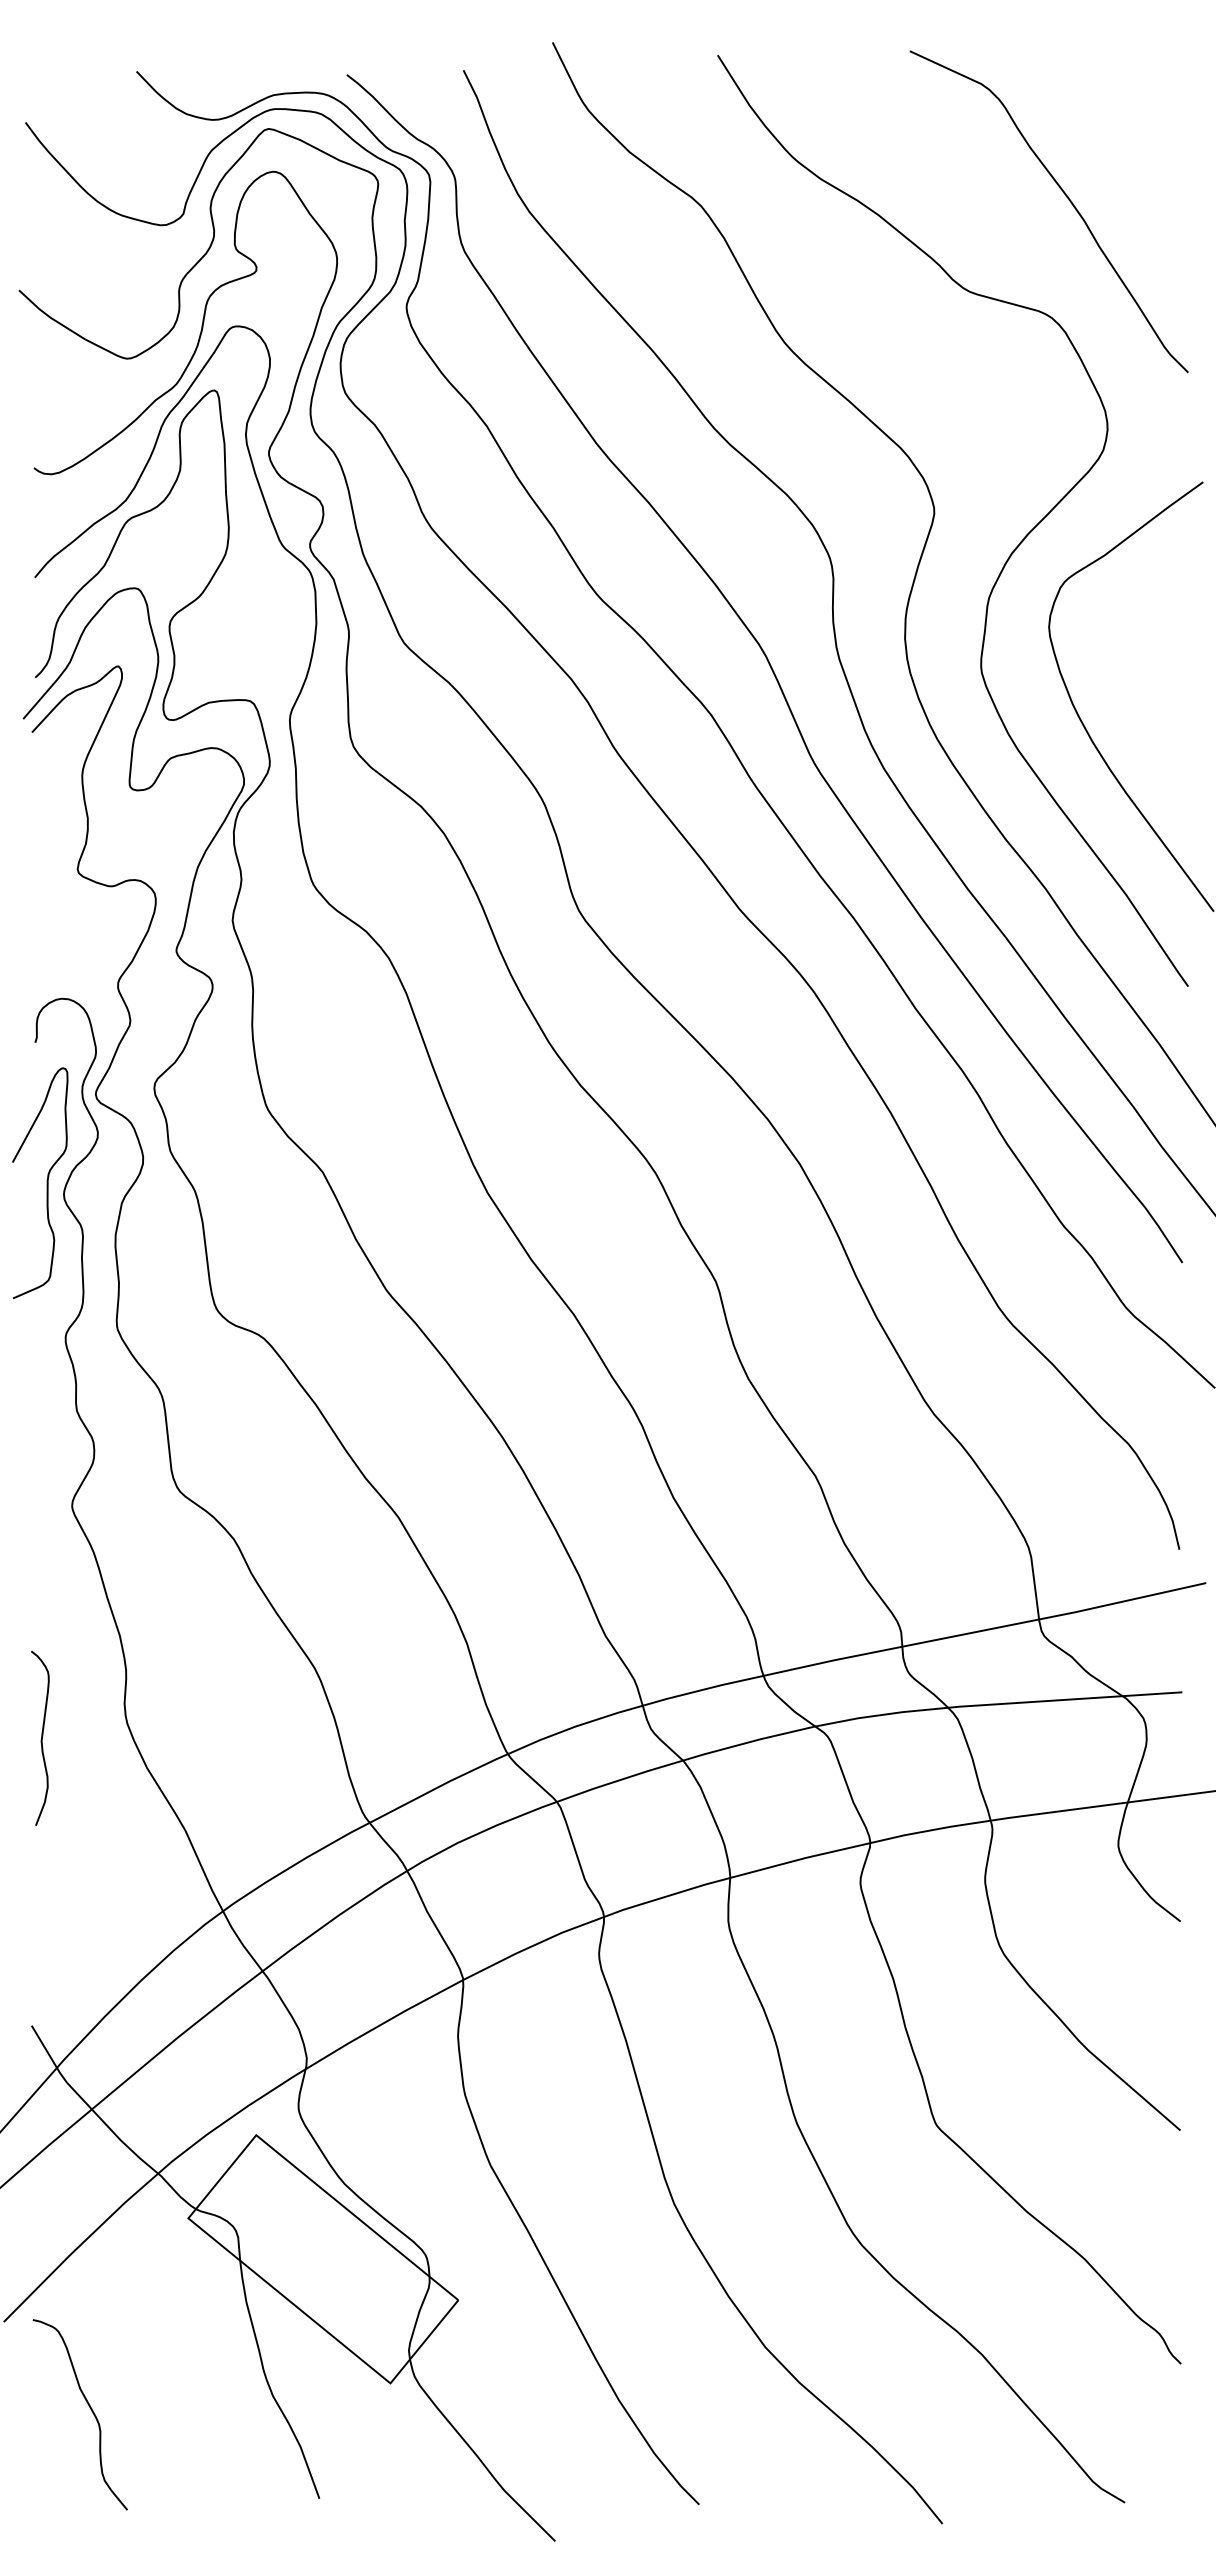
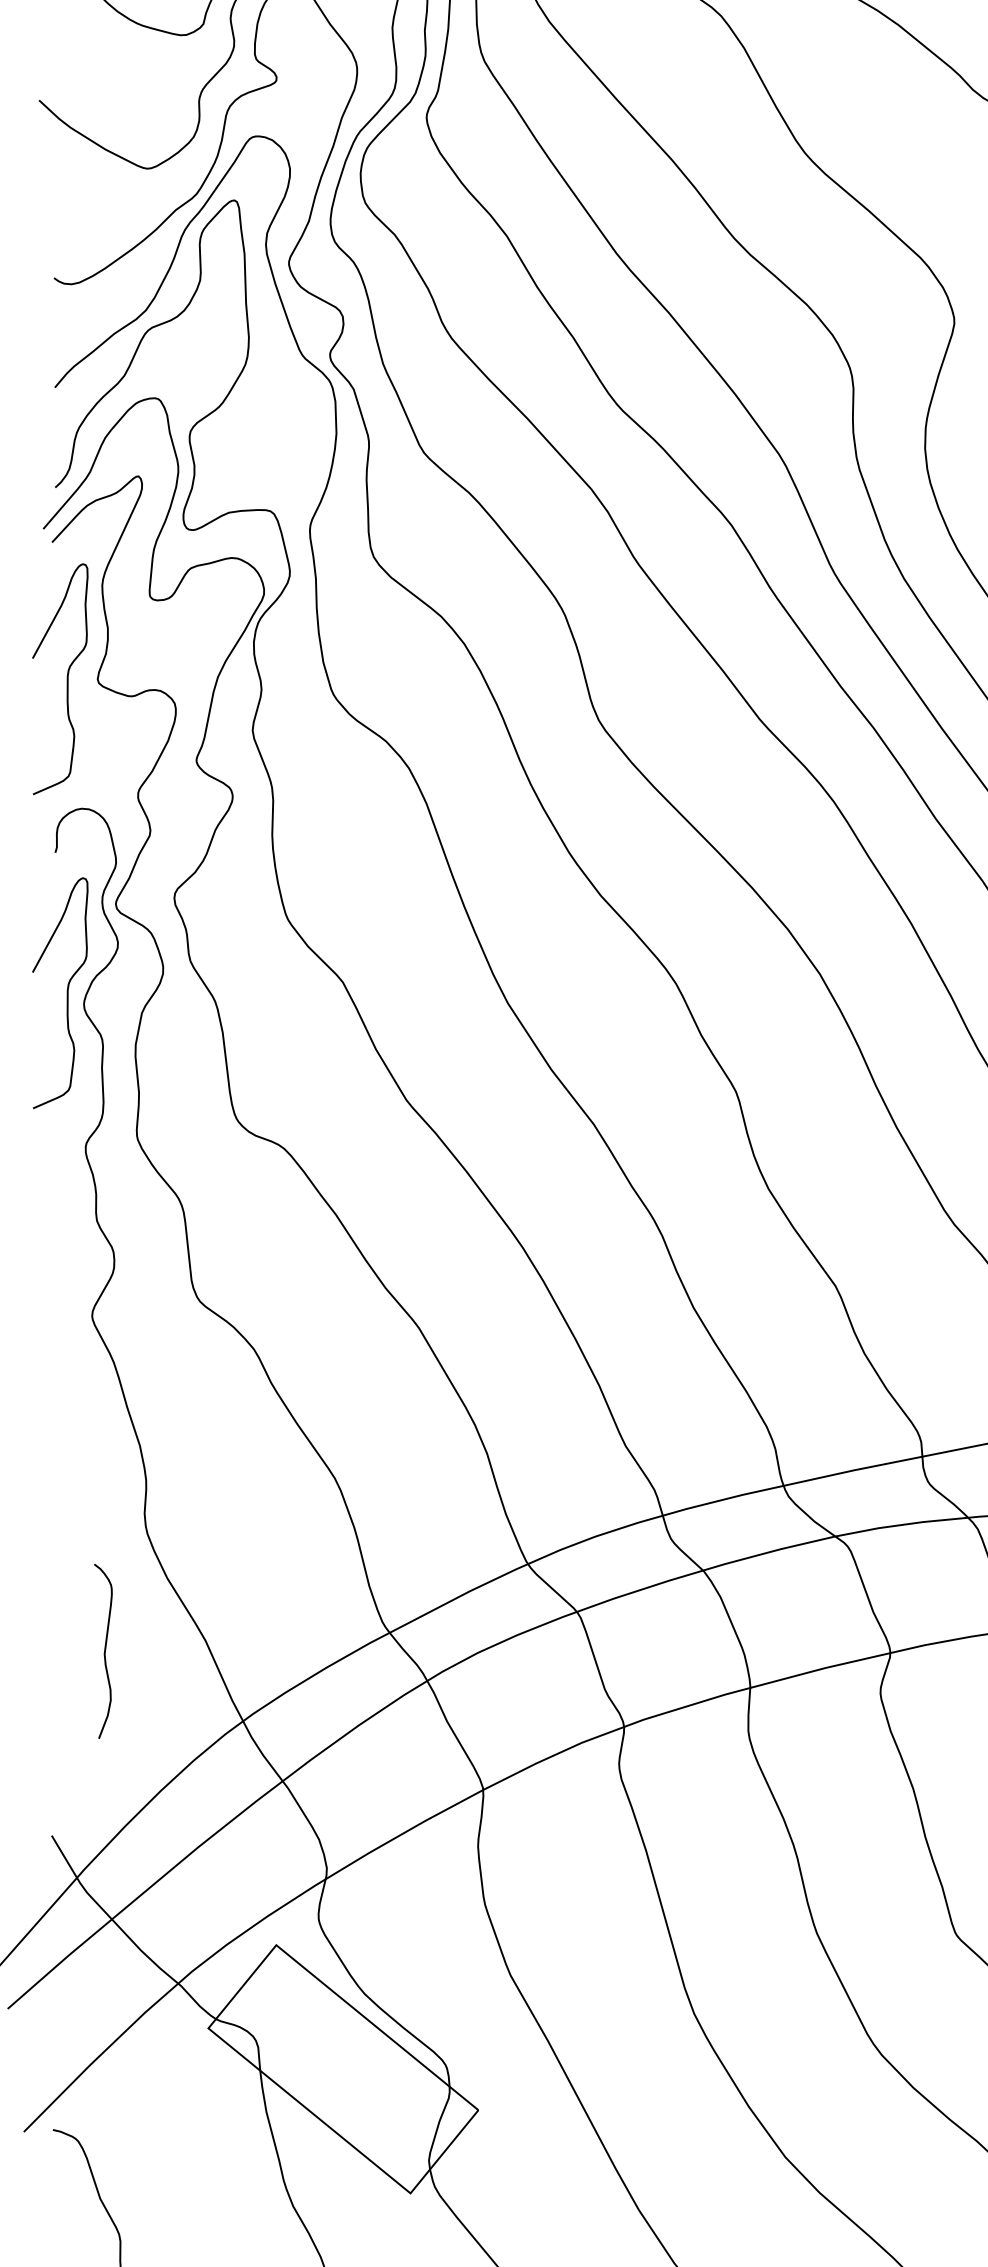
curve: (46, 869) -> (66, 679), added
curve: (41, 1738) -> (104, 1651), moved

